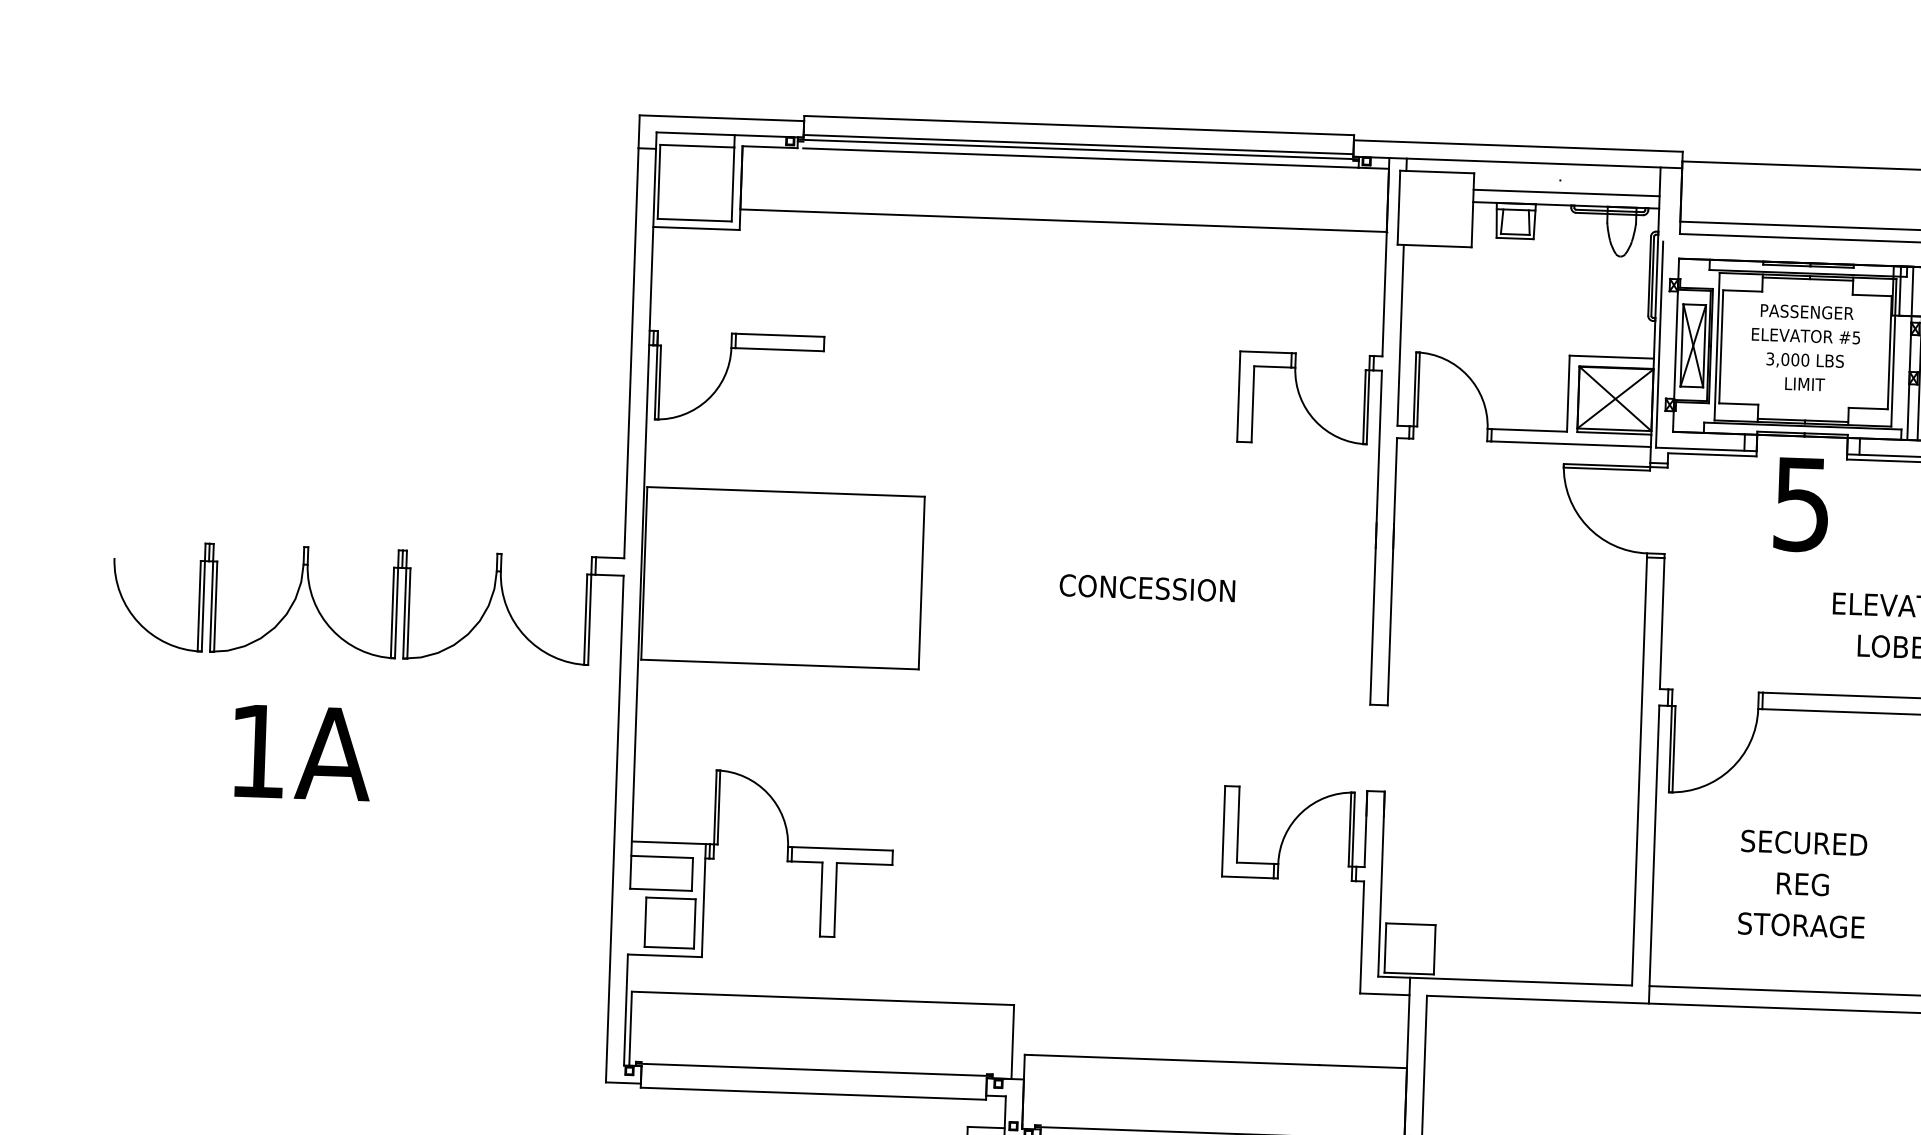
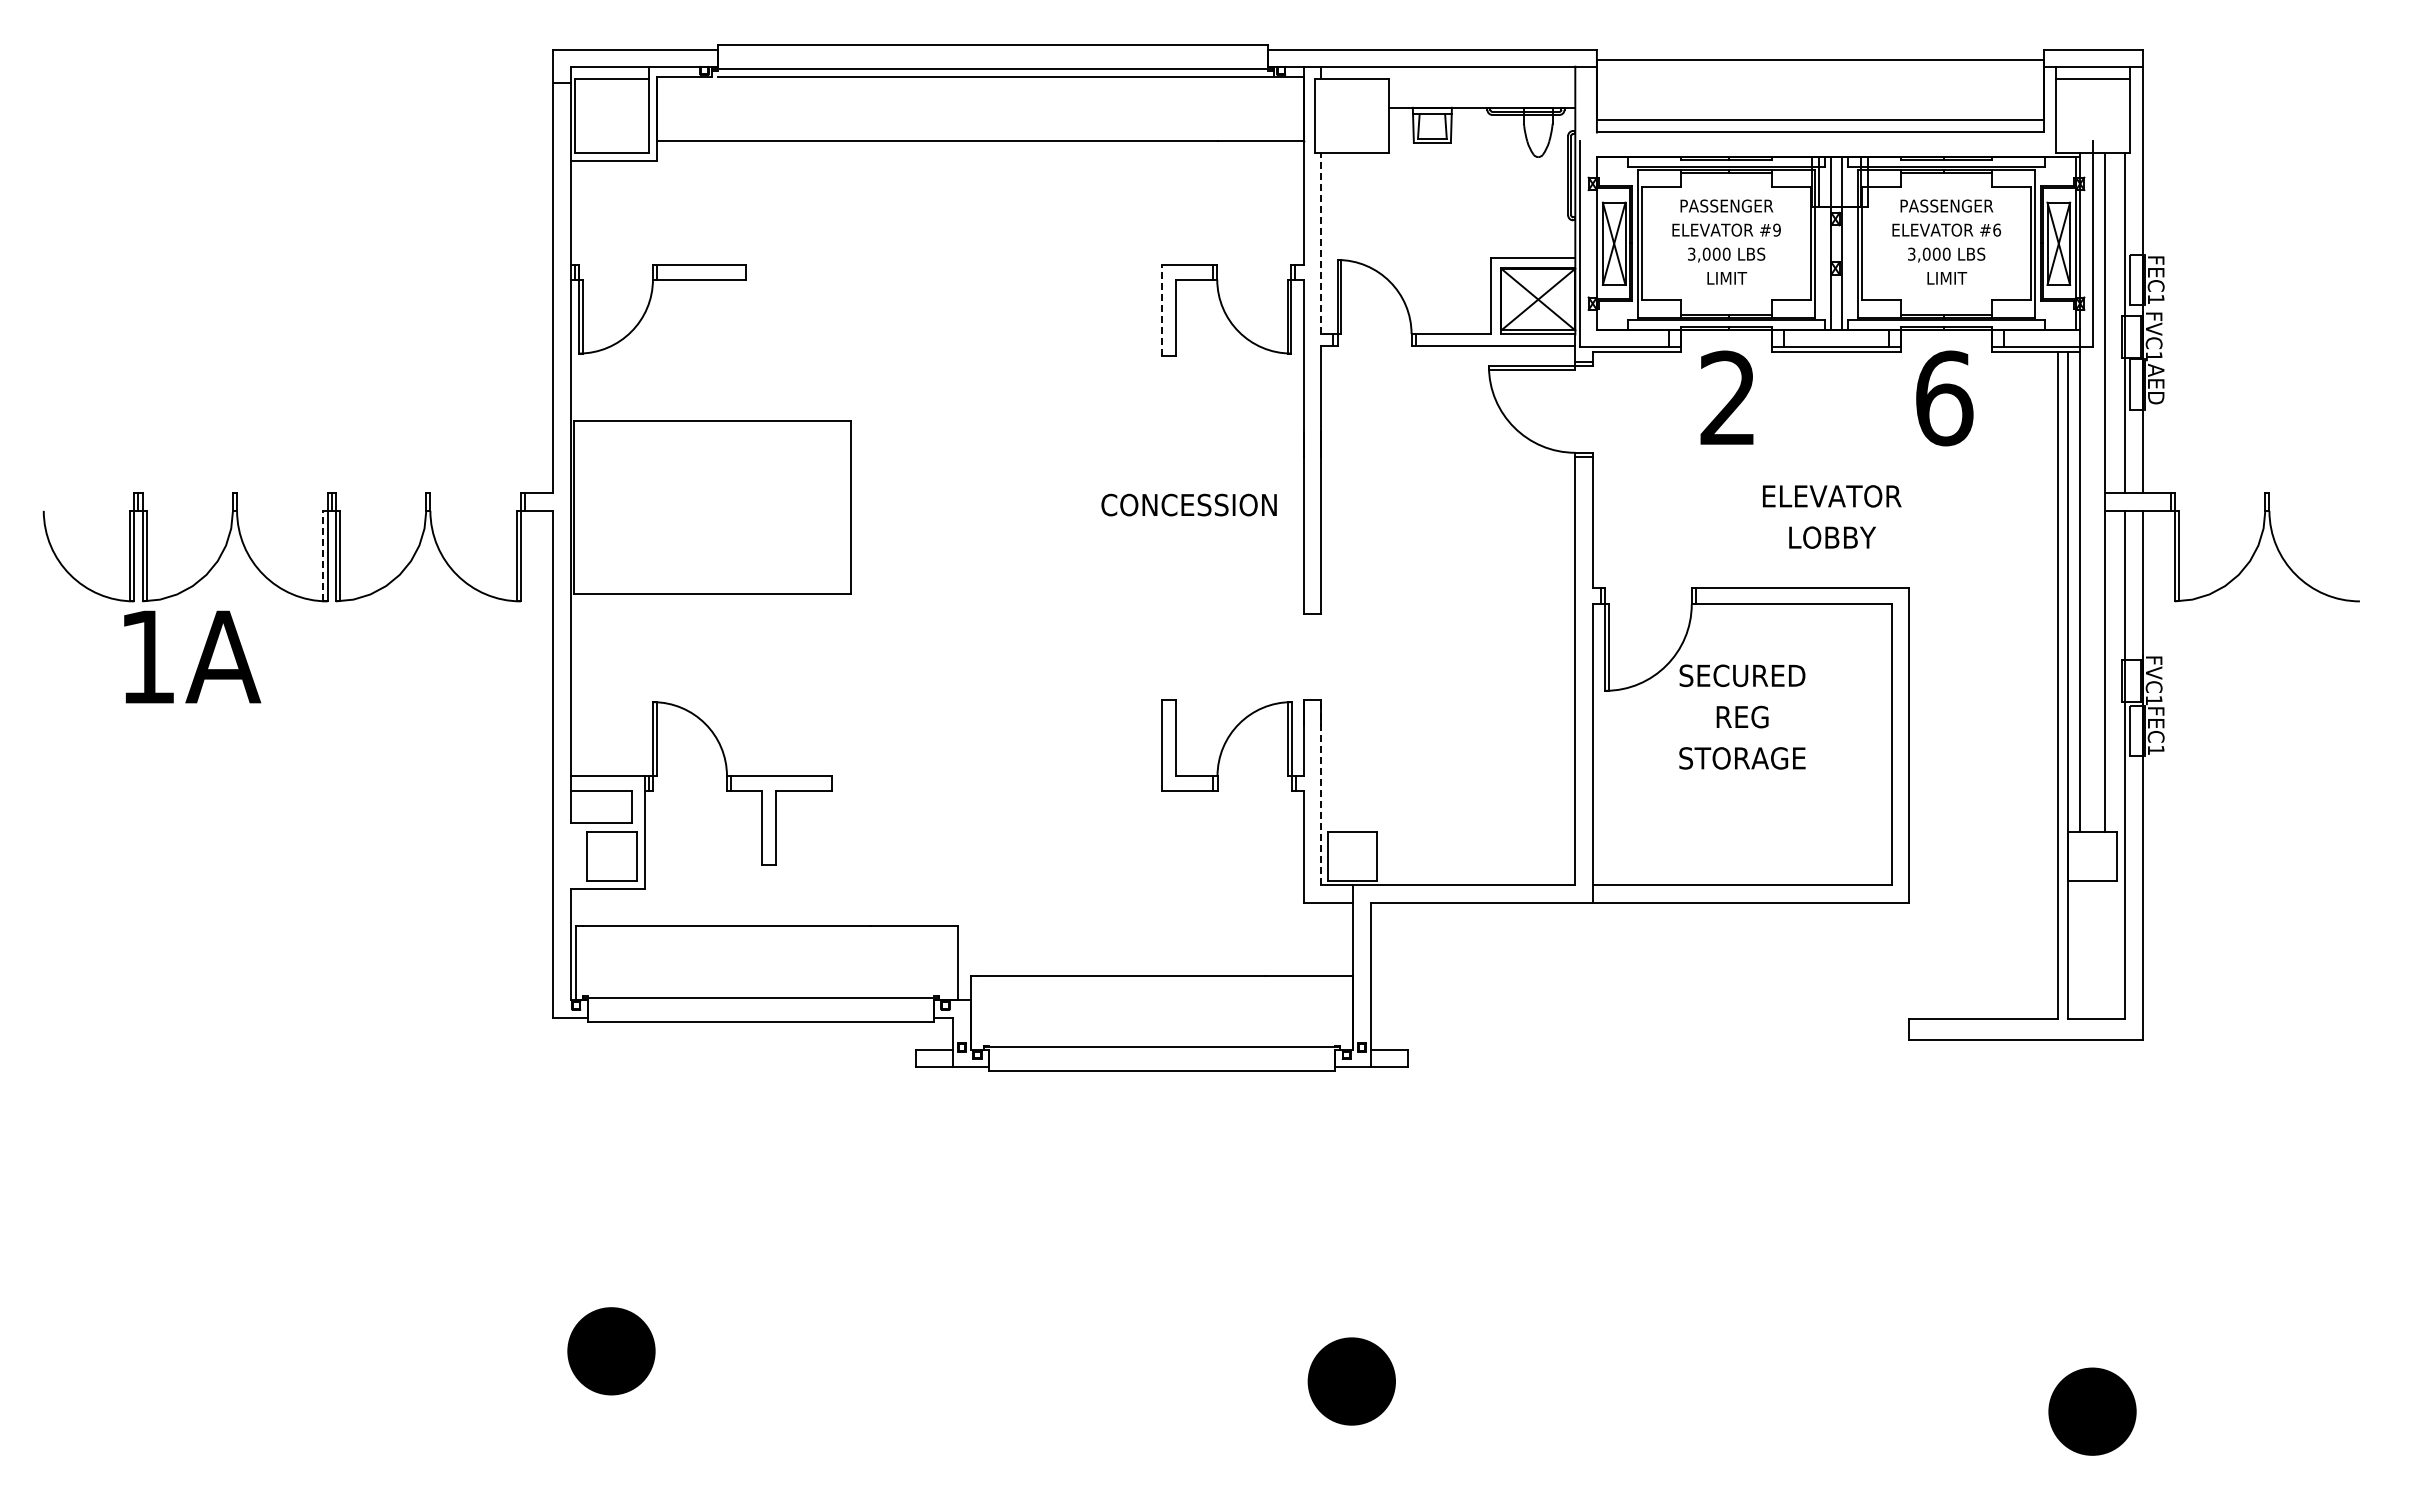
line: (1078, 144) -> (992, 64), removed
line: (1566, 193) -> (1482, 95), removed
line: (1400, 335) -> (1321, 243), solid -> dashed
text: (1856, 337) -> (1776, 229), #5 -> #9
line: (1238, 395) -> (1161, 309), solid -> dashed
text: (1801, 504) -> (1727, 398), 5 -> 2
text: (1146, 587) -> (1188, 504), moved
line: (392, 612) -> (323, 555), solid -> dashed
text: (302, 752) -> (192, 656), moved
text: (1802, 883) -> (1742, 716), moved
line: (1381, 884) -> (1321, 792), solid -> dashed

